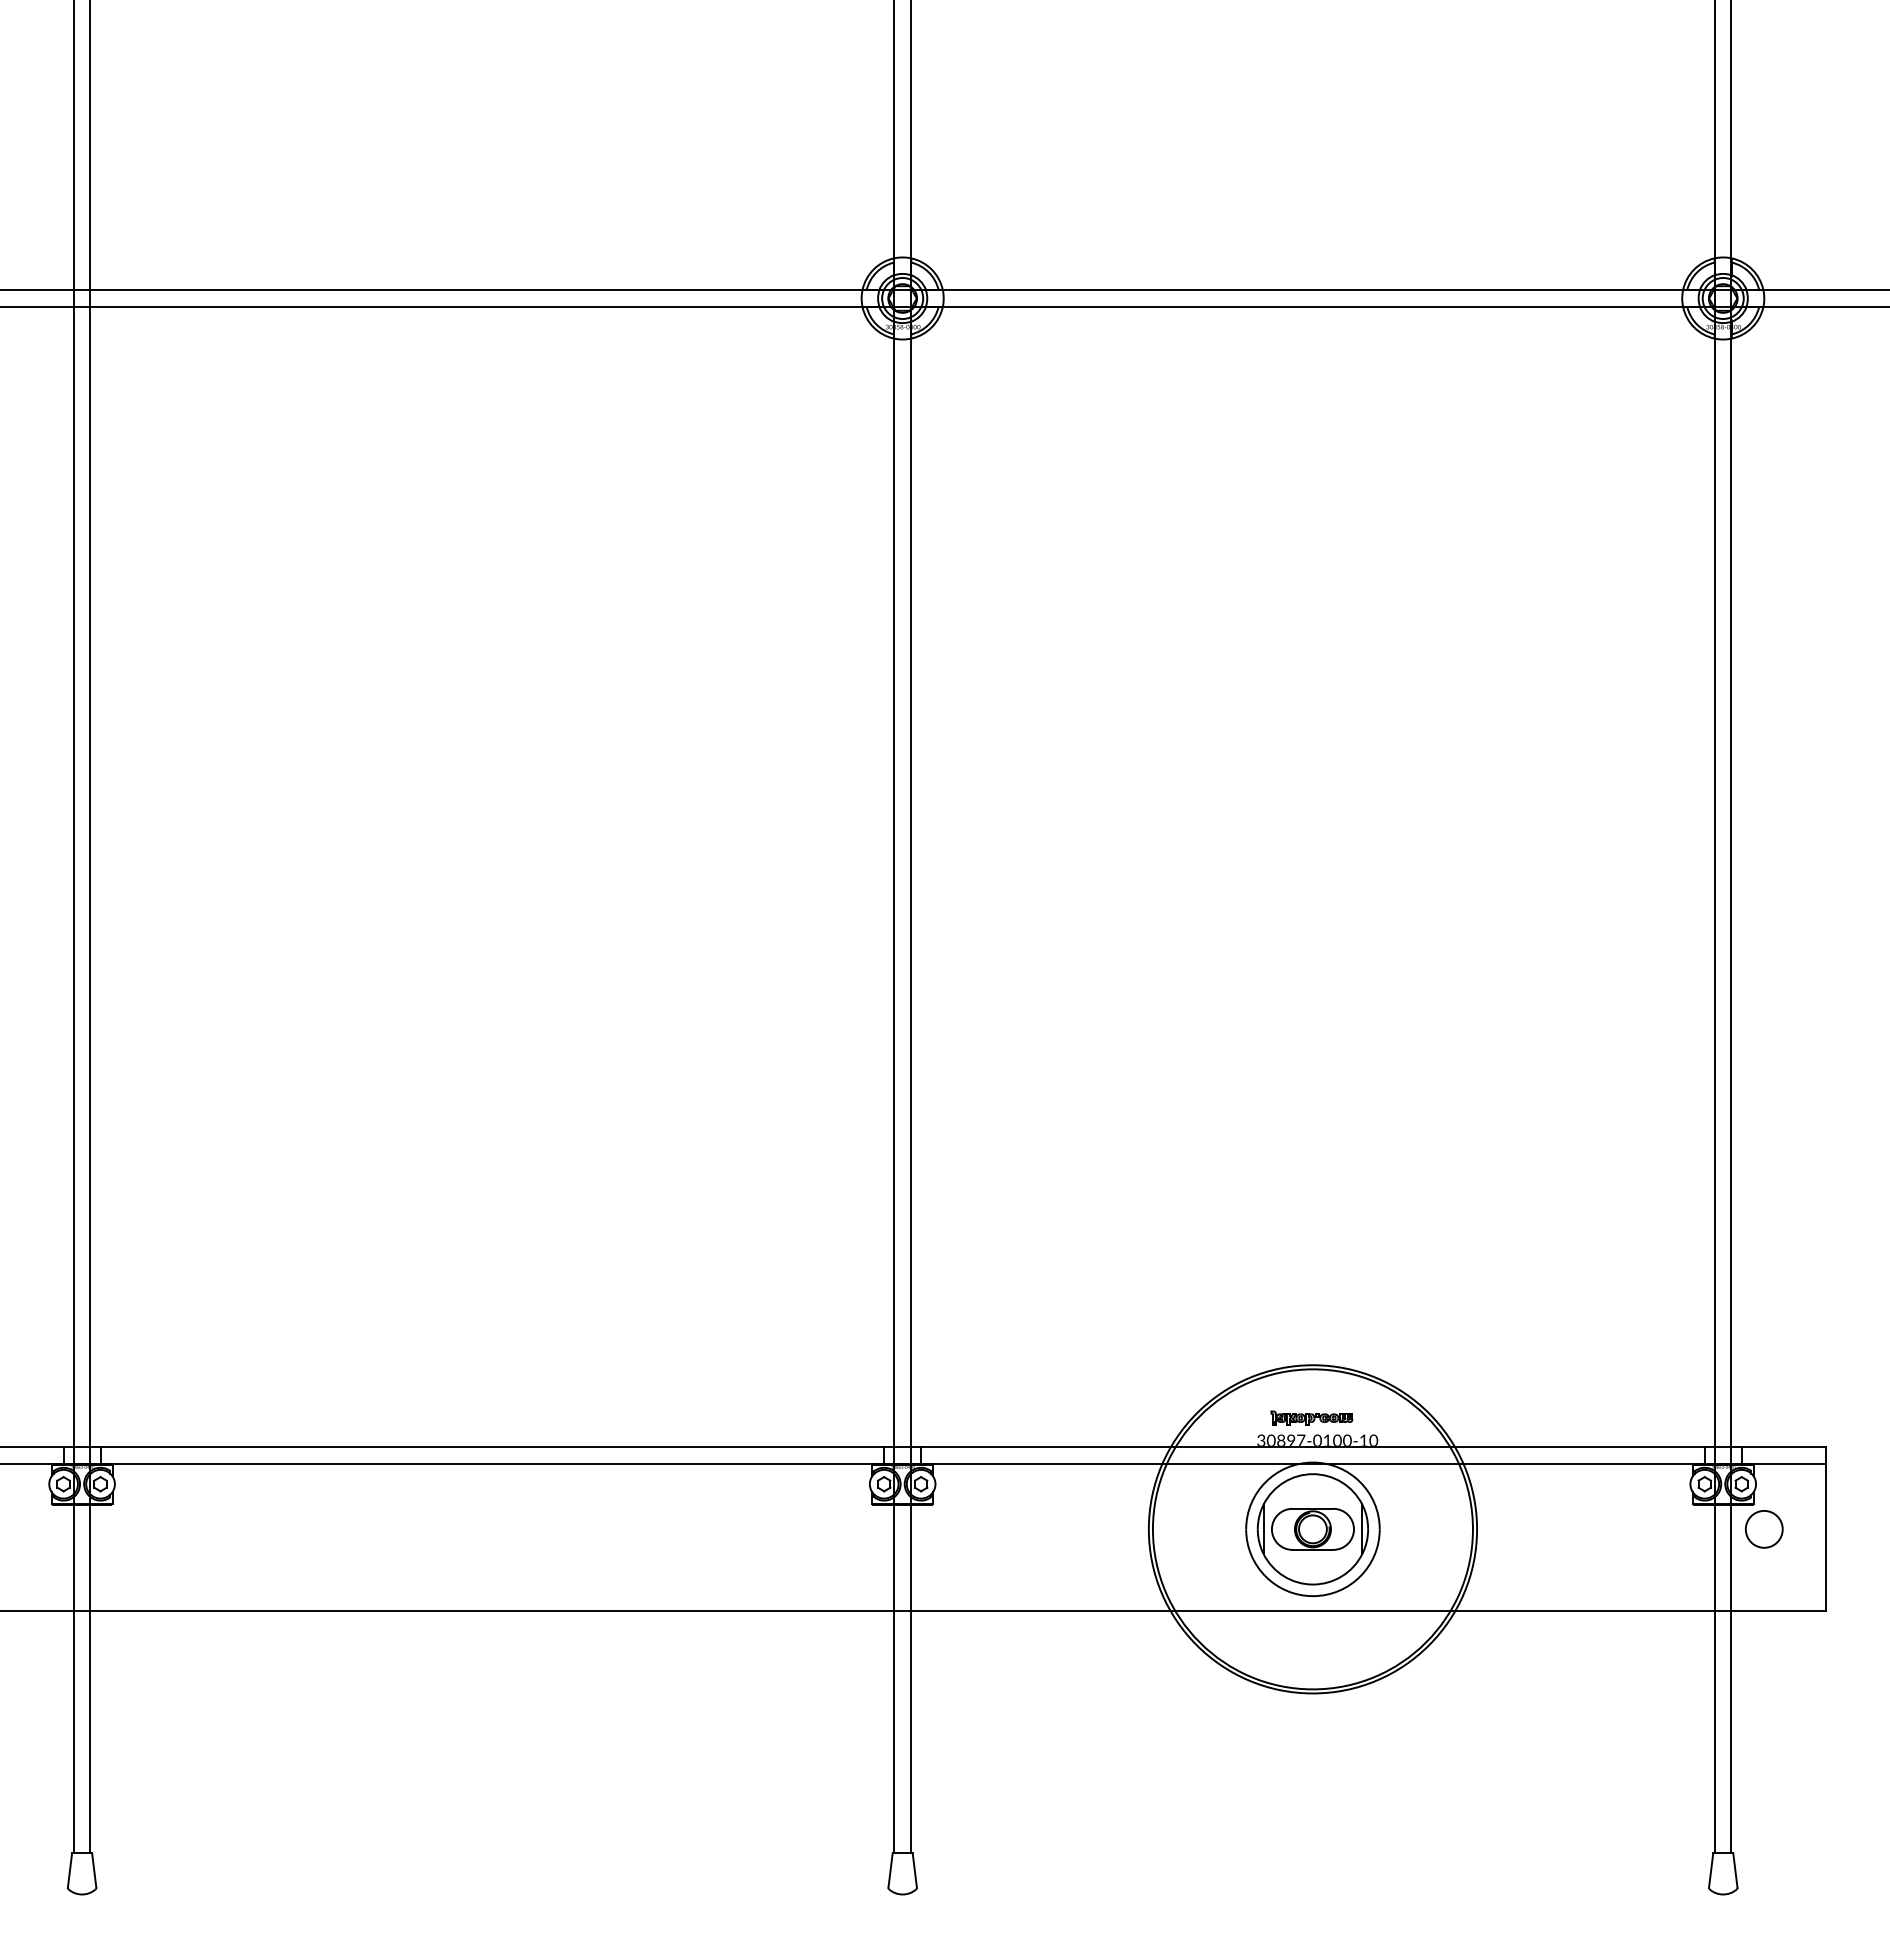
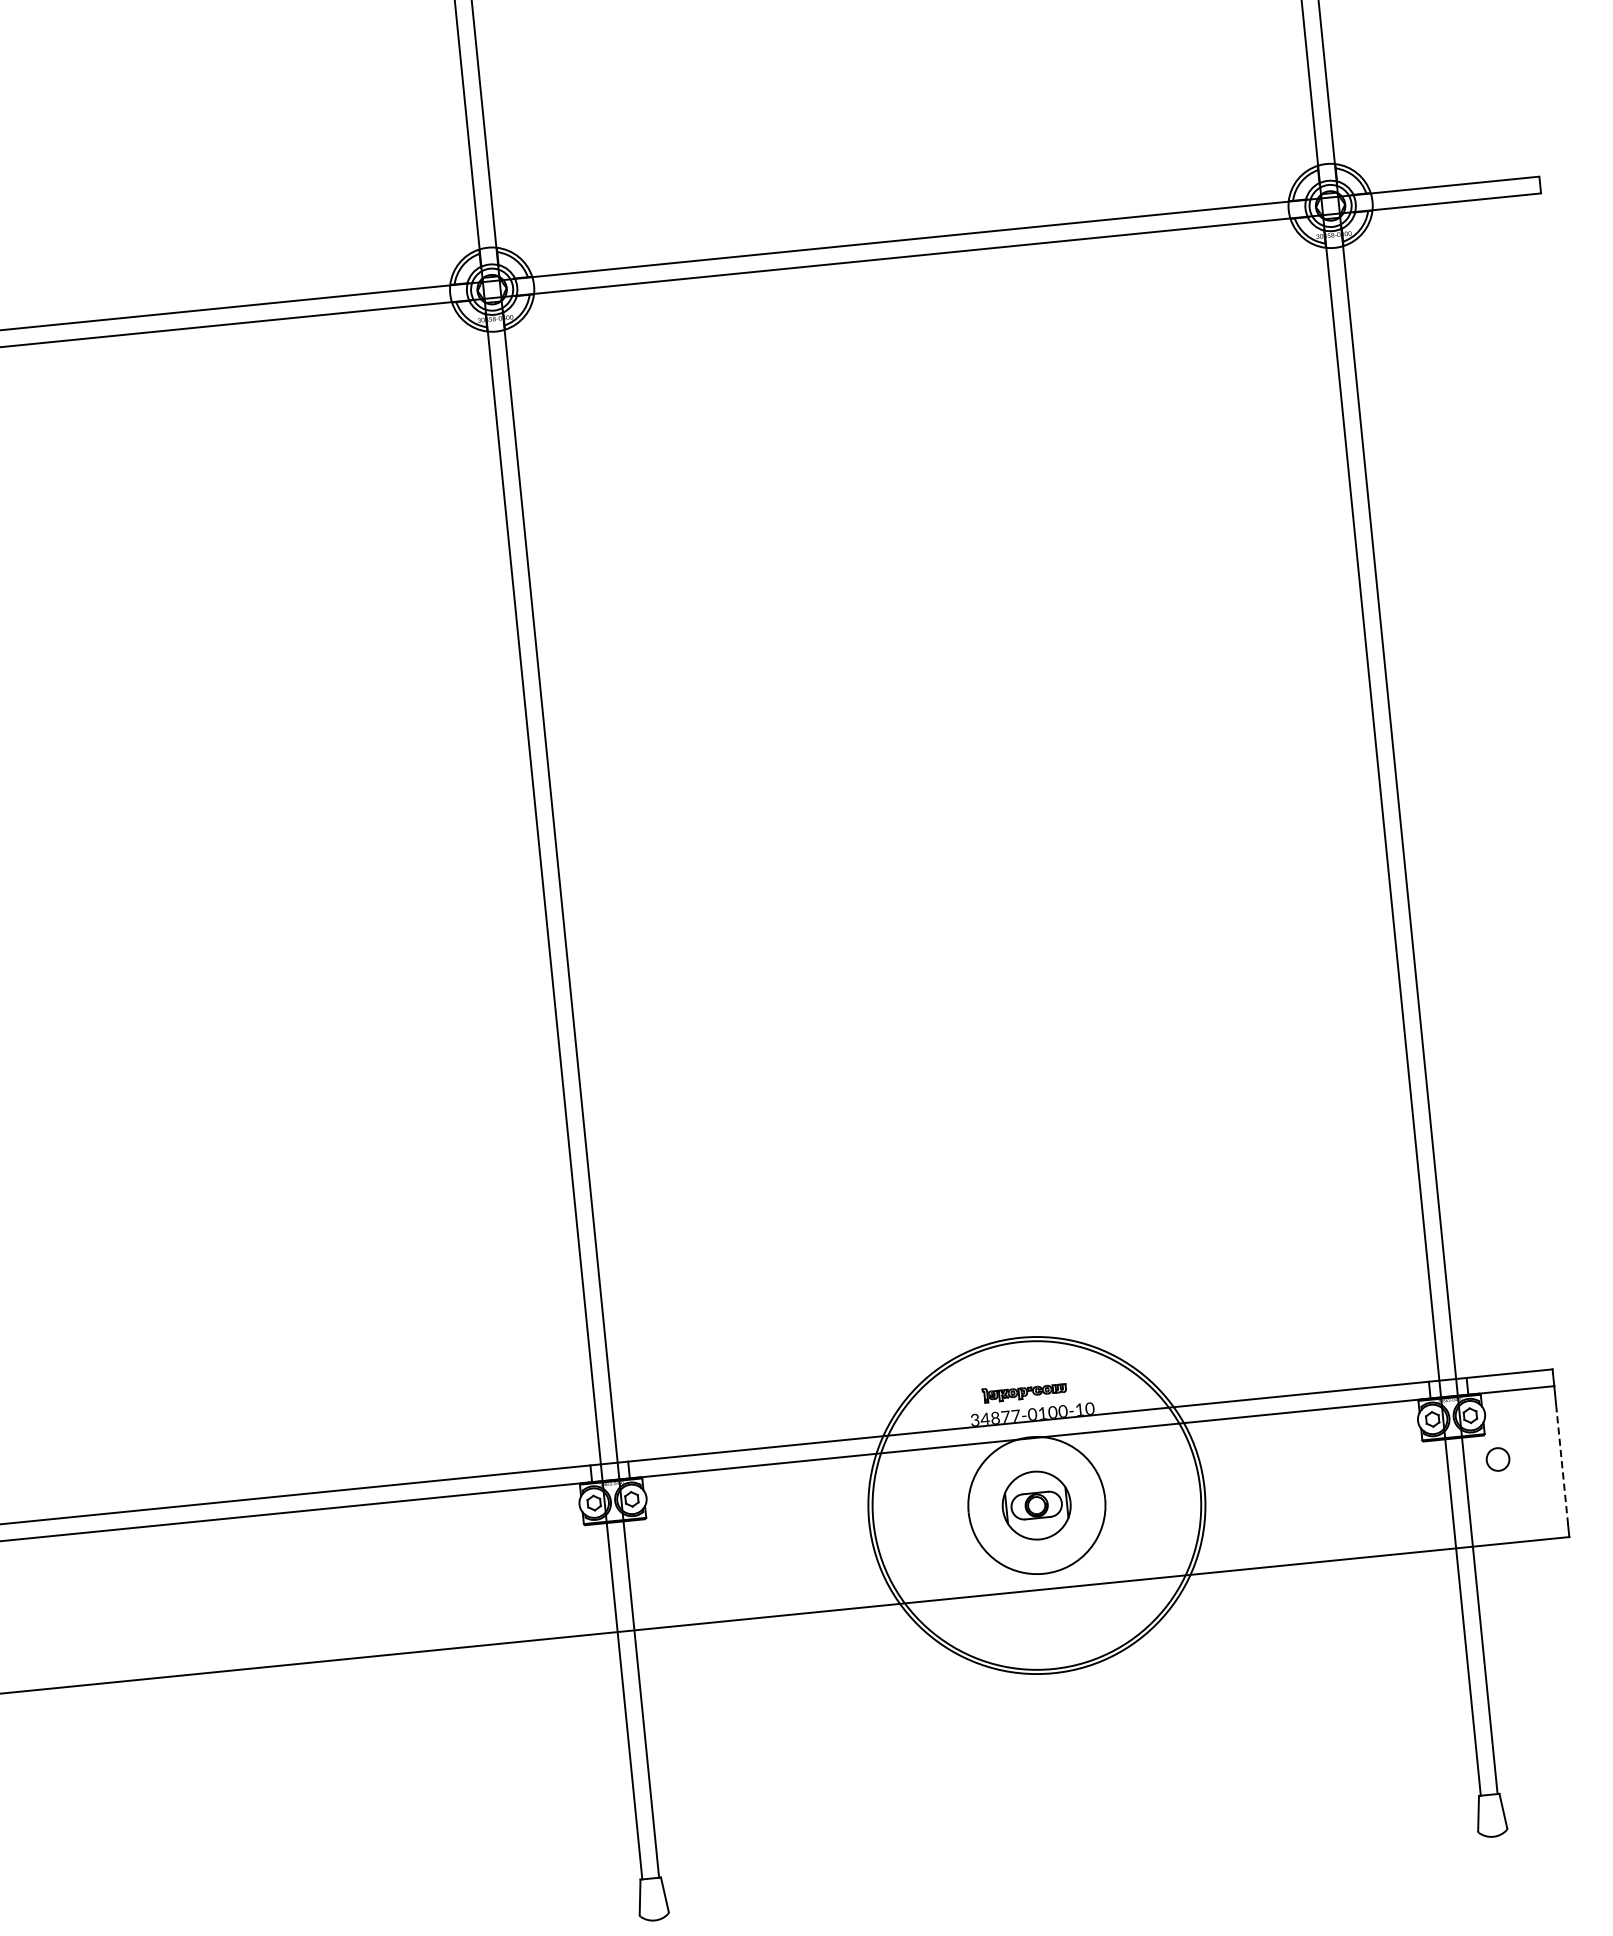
text: (1280, 1439) -> (994, 1417), 30897-0100-10 -> 34877-0100-10
circle: (1763, 1528) -> (1497, 1458), size x0.6
part: (1312, 1529) -> (1036, 1505), size x0.6
line: (1825, 1543) -> (1562, 1467), solid -> dashed

